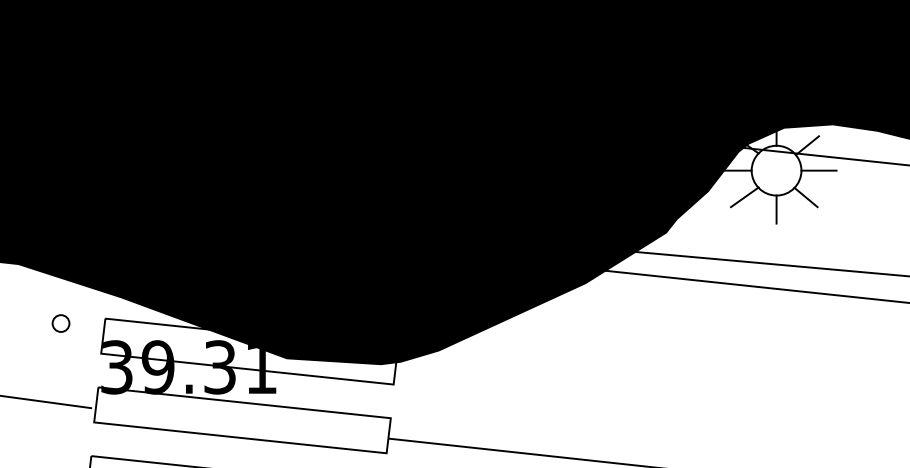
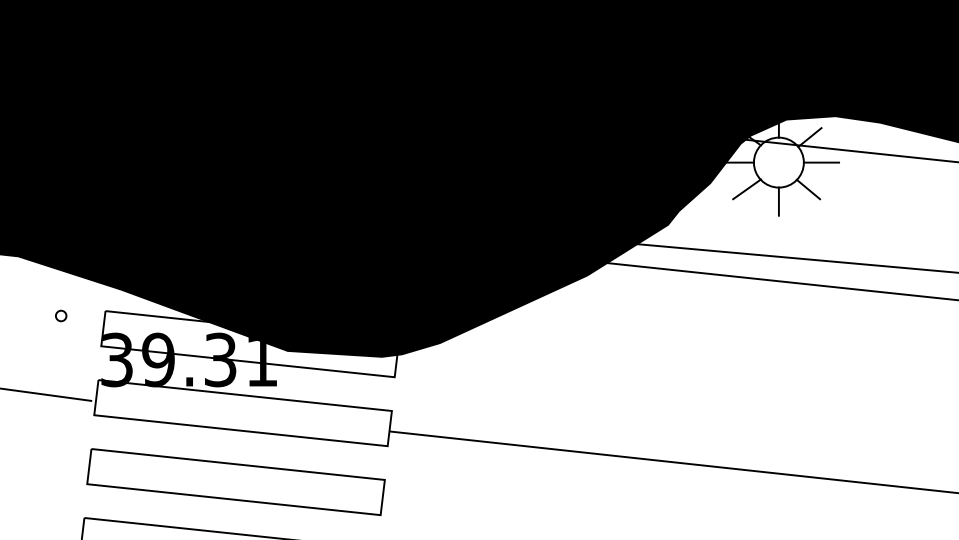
part: (61, 323) -> (61, 315), size x0.62

